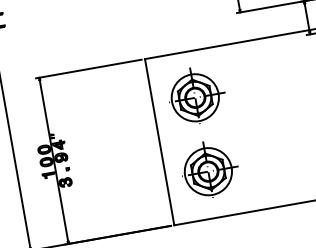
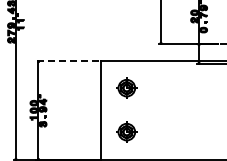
line: (88, 69) -> (67, 61), solid -> dashed
part: (196, 95) -> (127, 87), size x0.6
part: (209, 169) -> (127, 131), size x0.6

